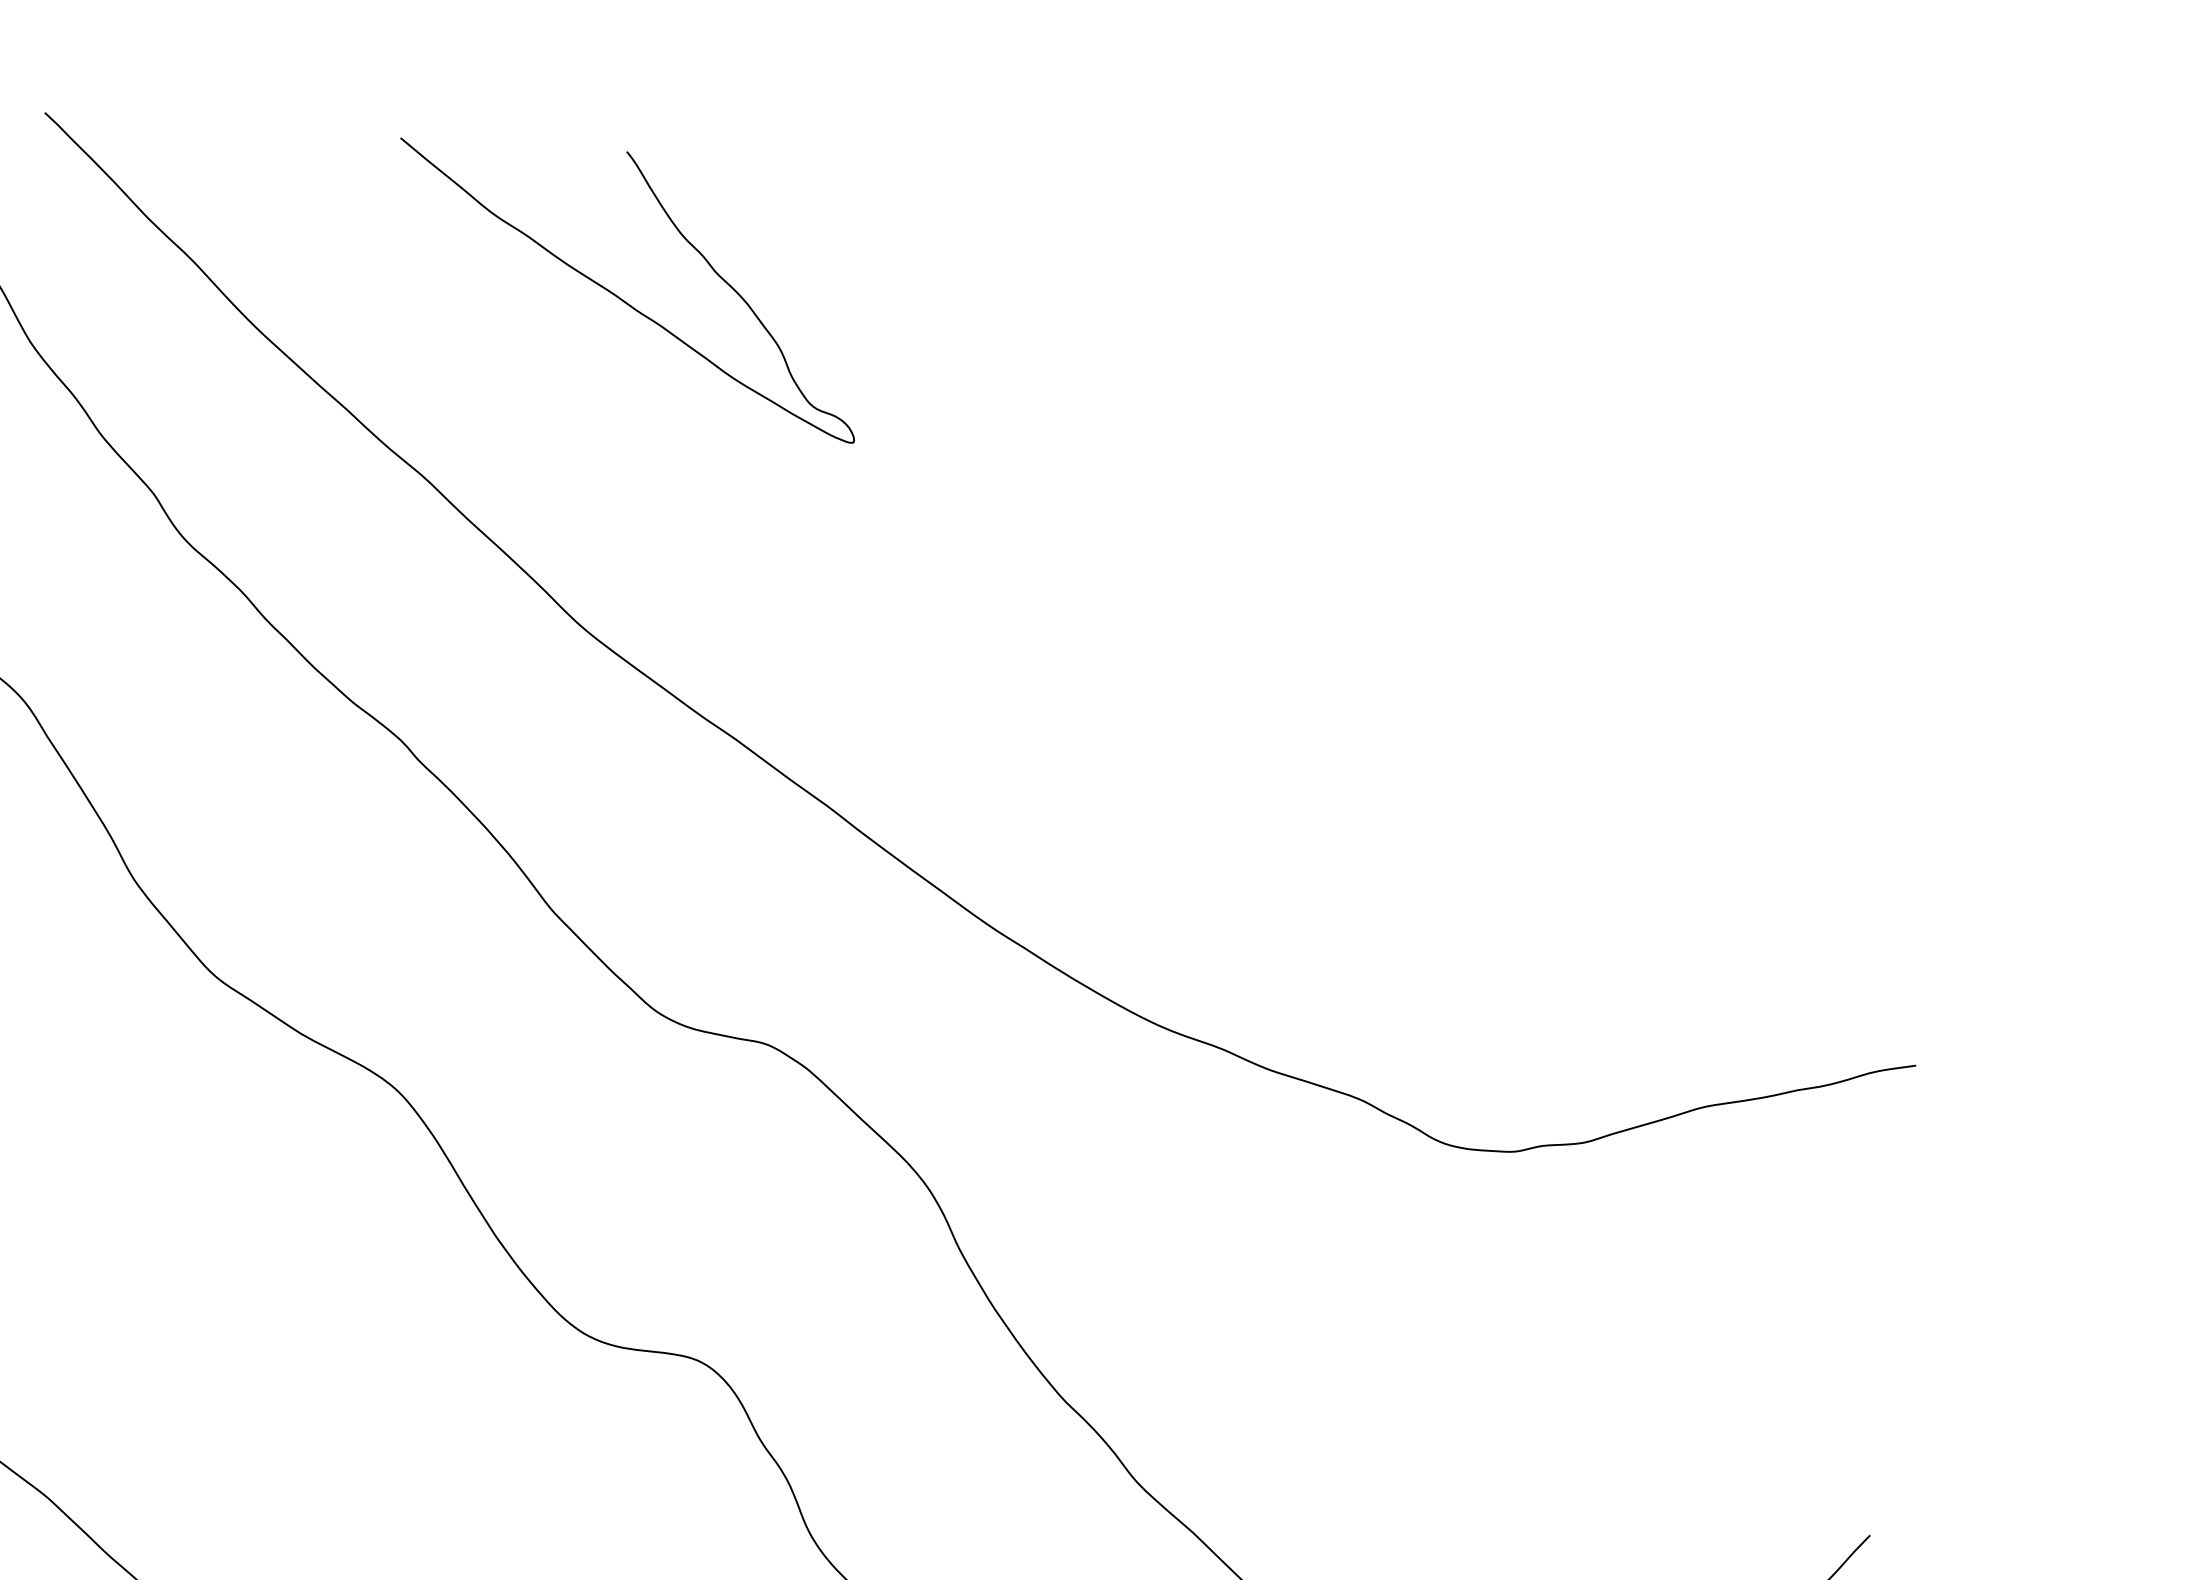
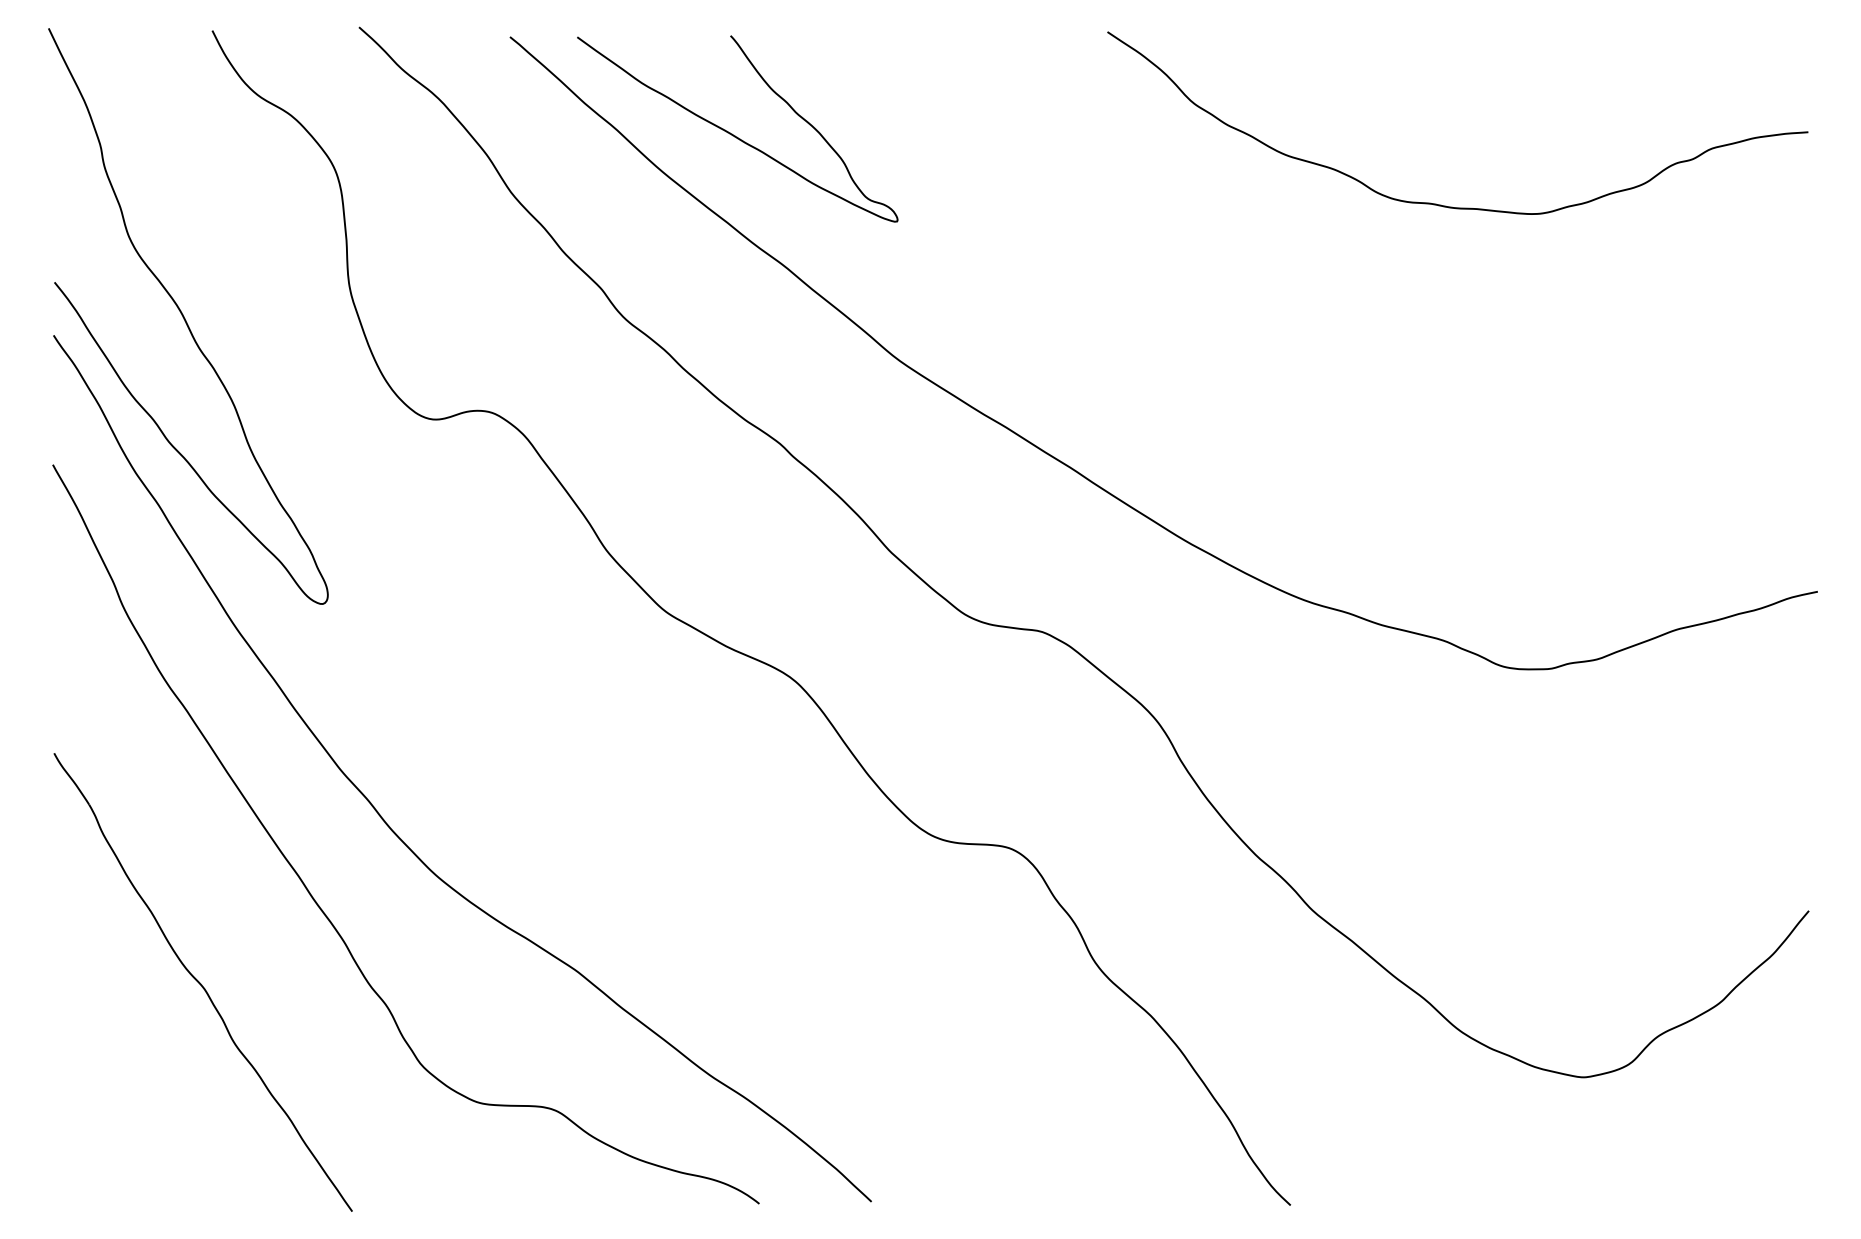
curve: (619, 295) -> (732, 133), moved
curve: (1401, 455) -> (1441, 204), added

